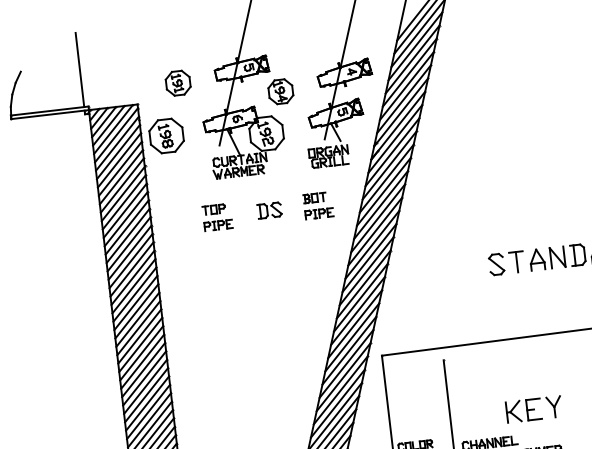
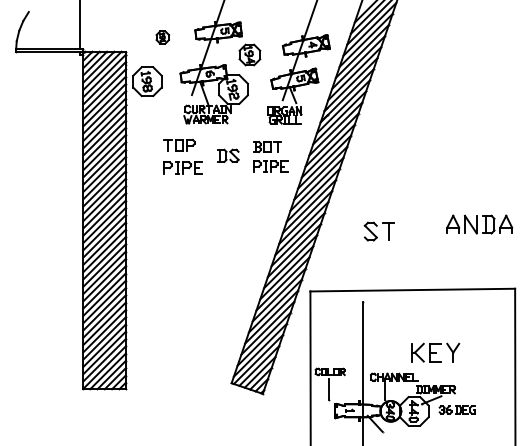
part: (177, 83) -> (162, 37), size x0.6
part: (317, 204) -> (270, 155), size x1.4
part: (216, 216) -> (182, 155), size x1.6
part: (505, 263) -> (378, 231), moved

